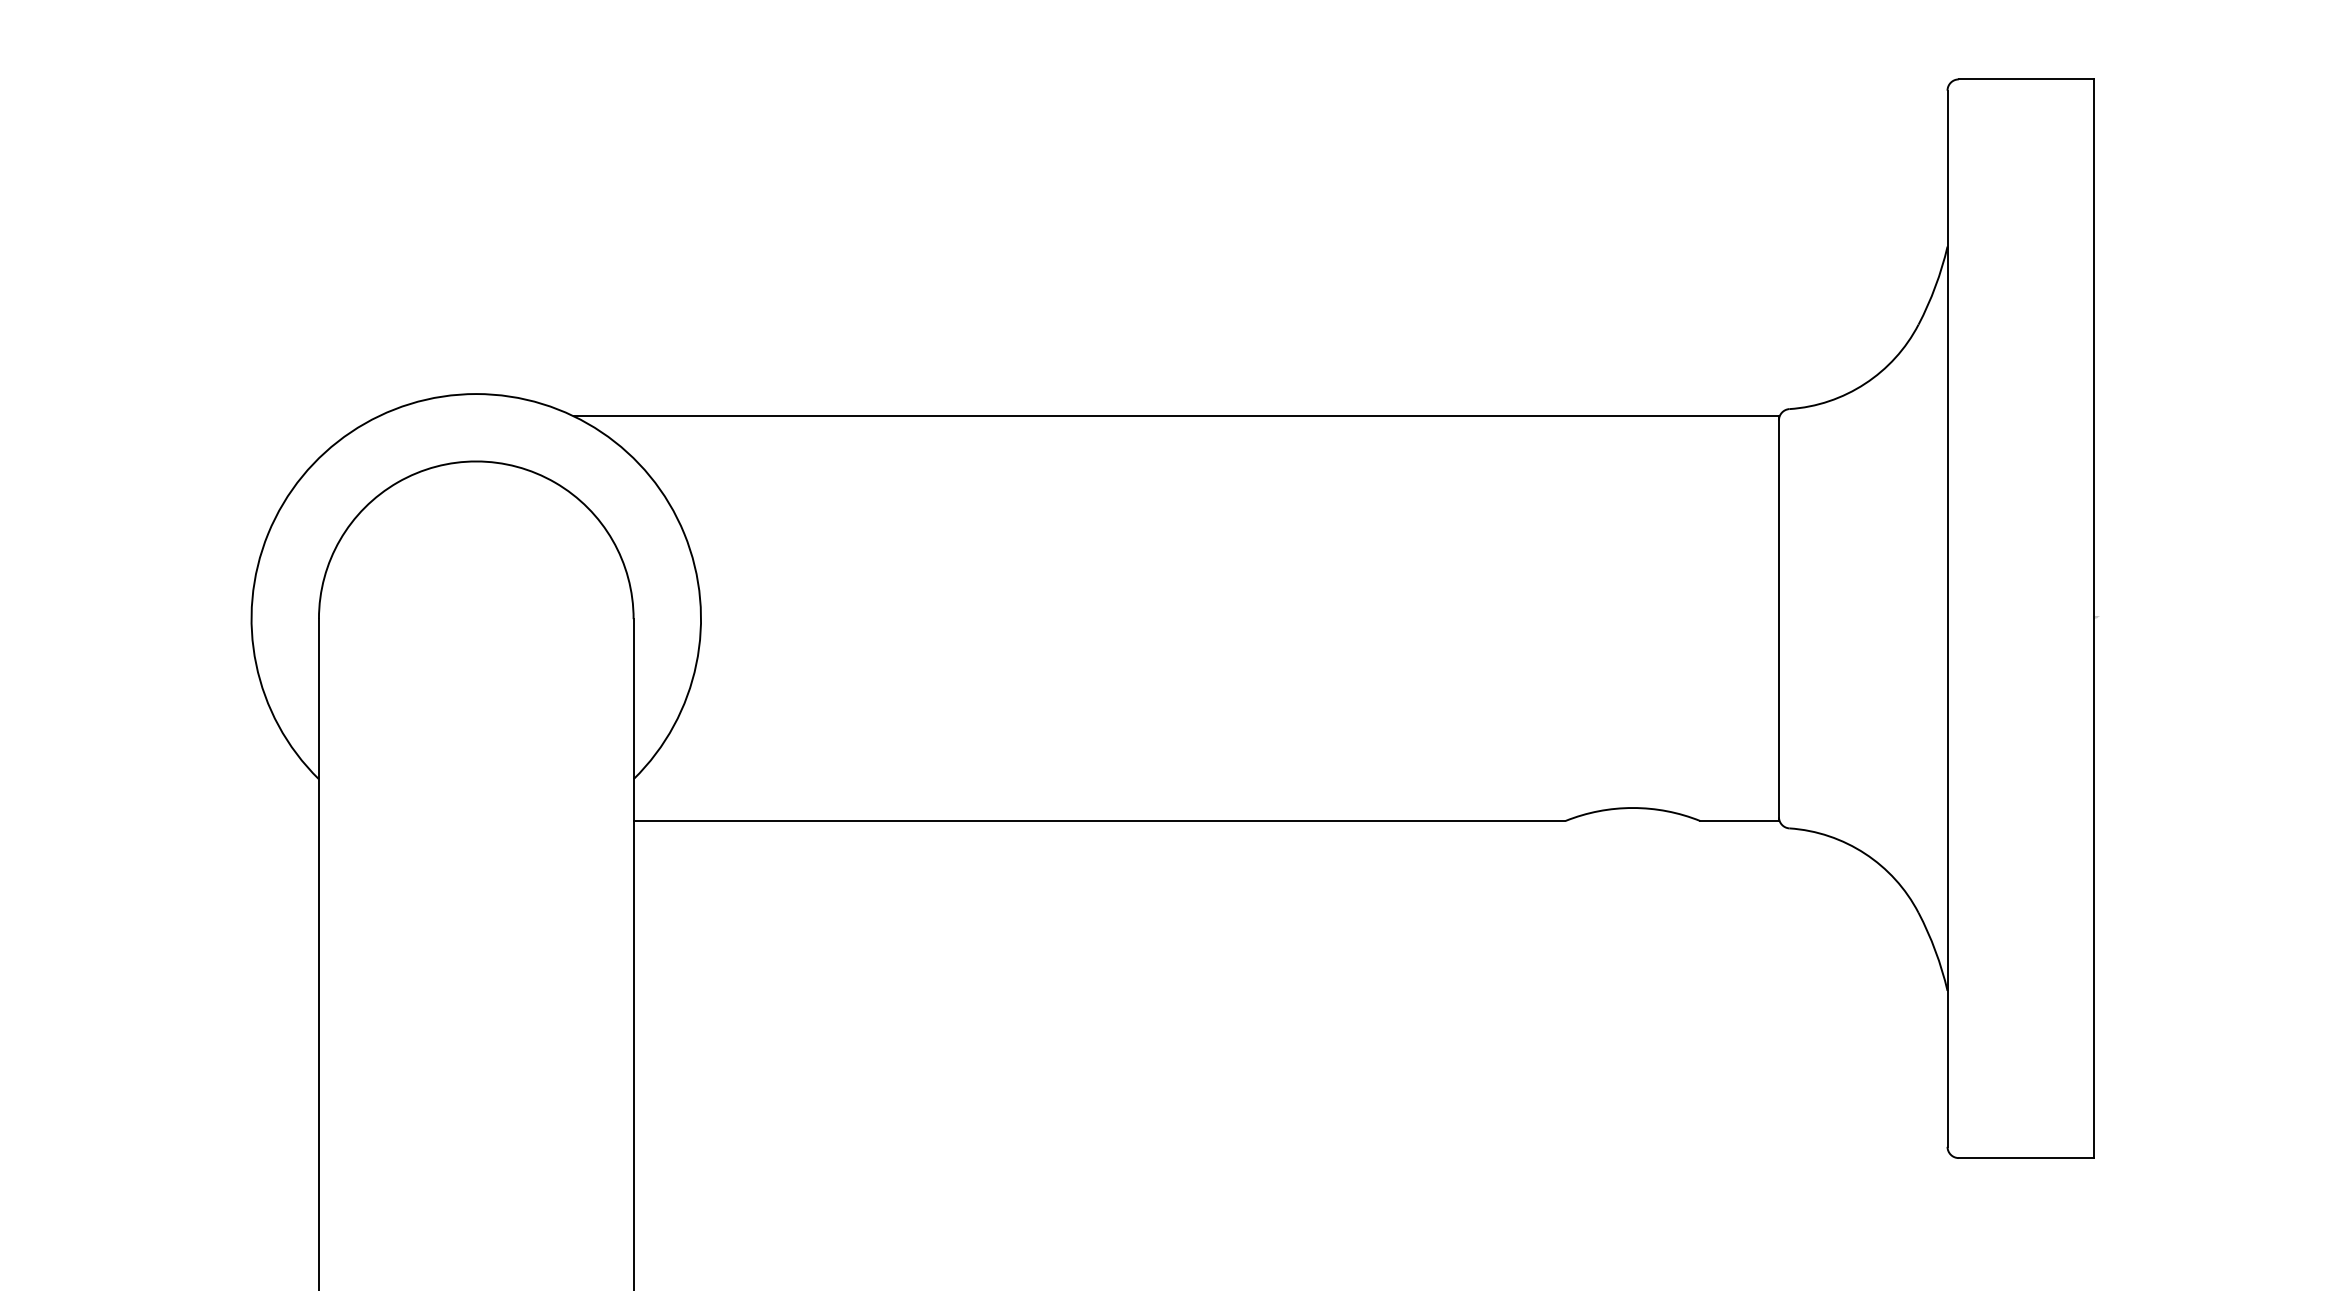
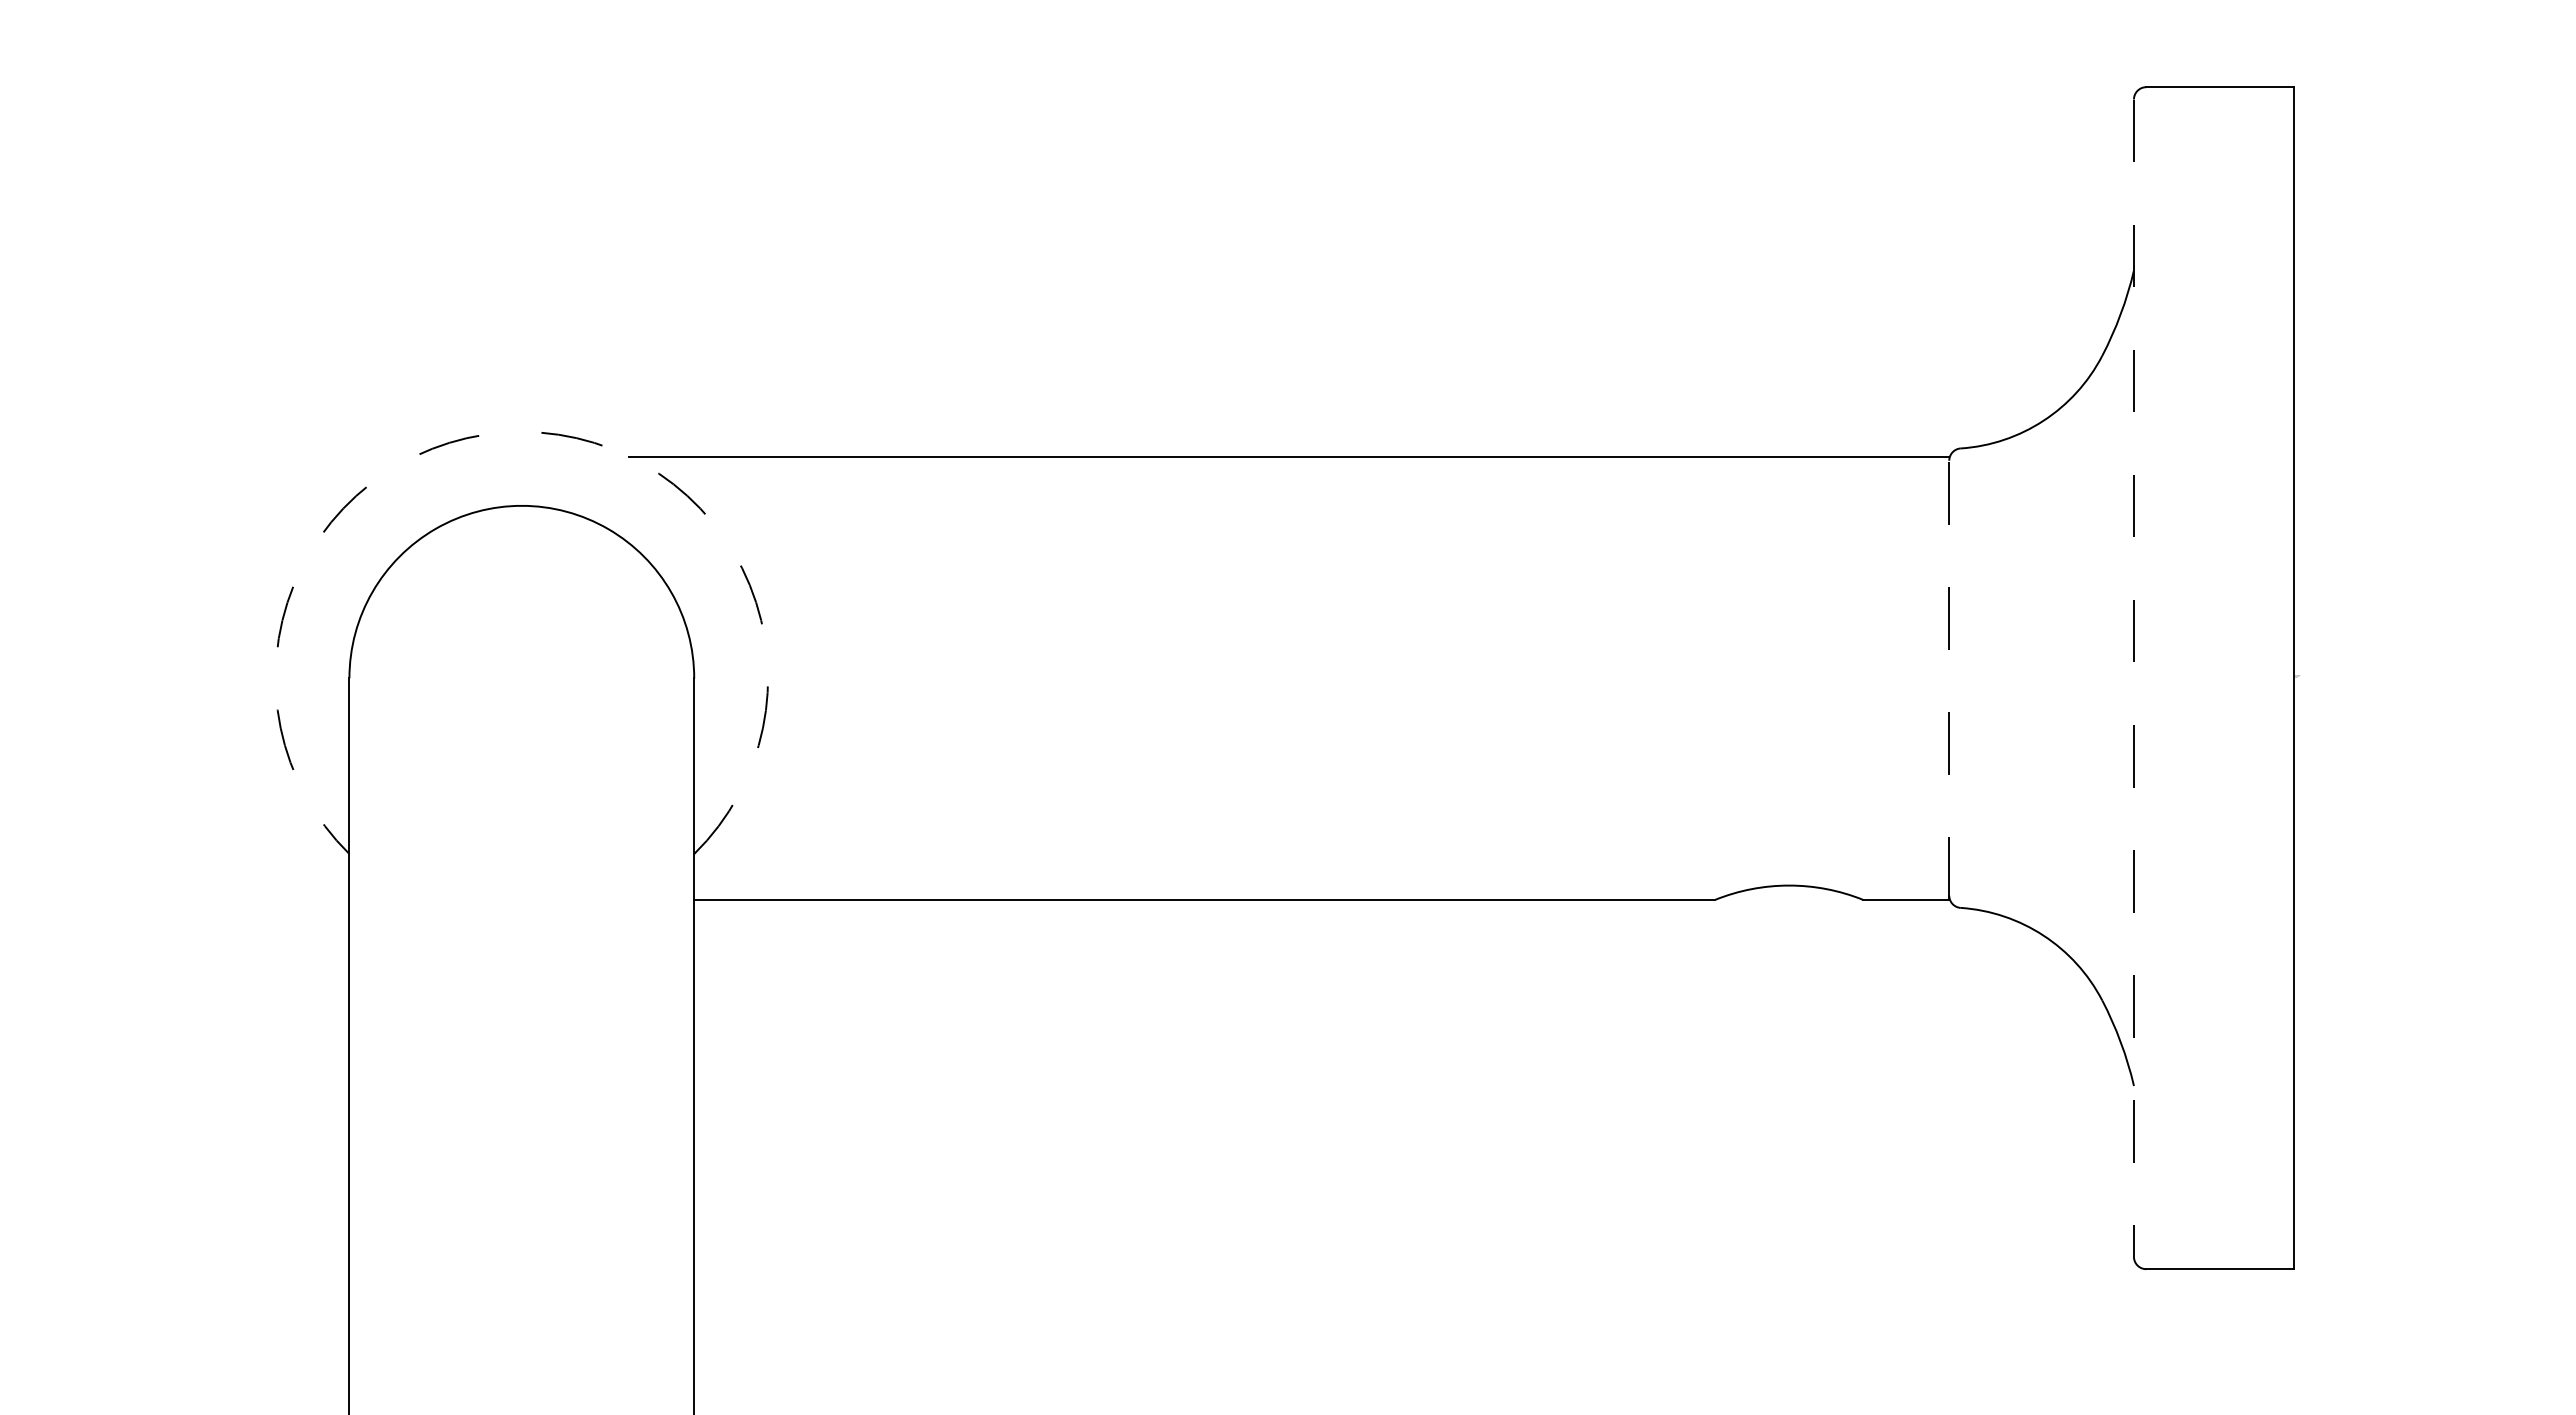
arc: (475, 393) -> (521, 431), solid -> dashed
line: (1779, 619) -> (1949, 678), solid -> dashed
line: (1947, 619) -> (2133, 678), solid -> dashed

